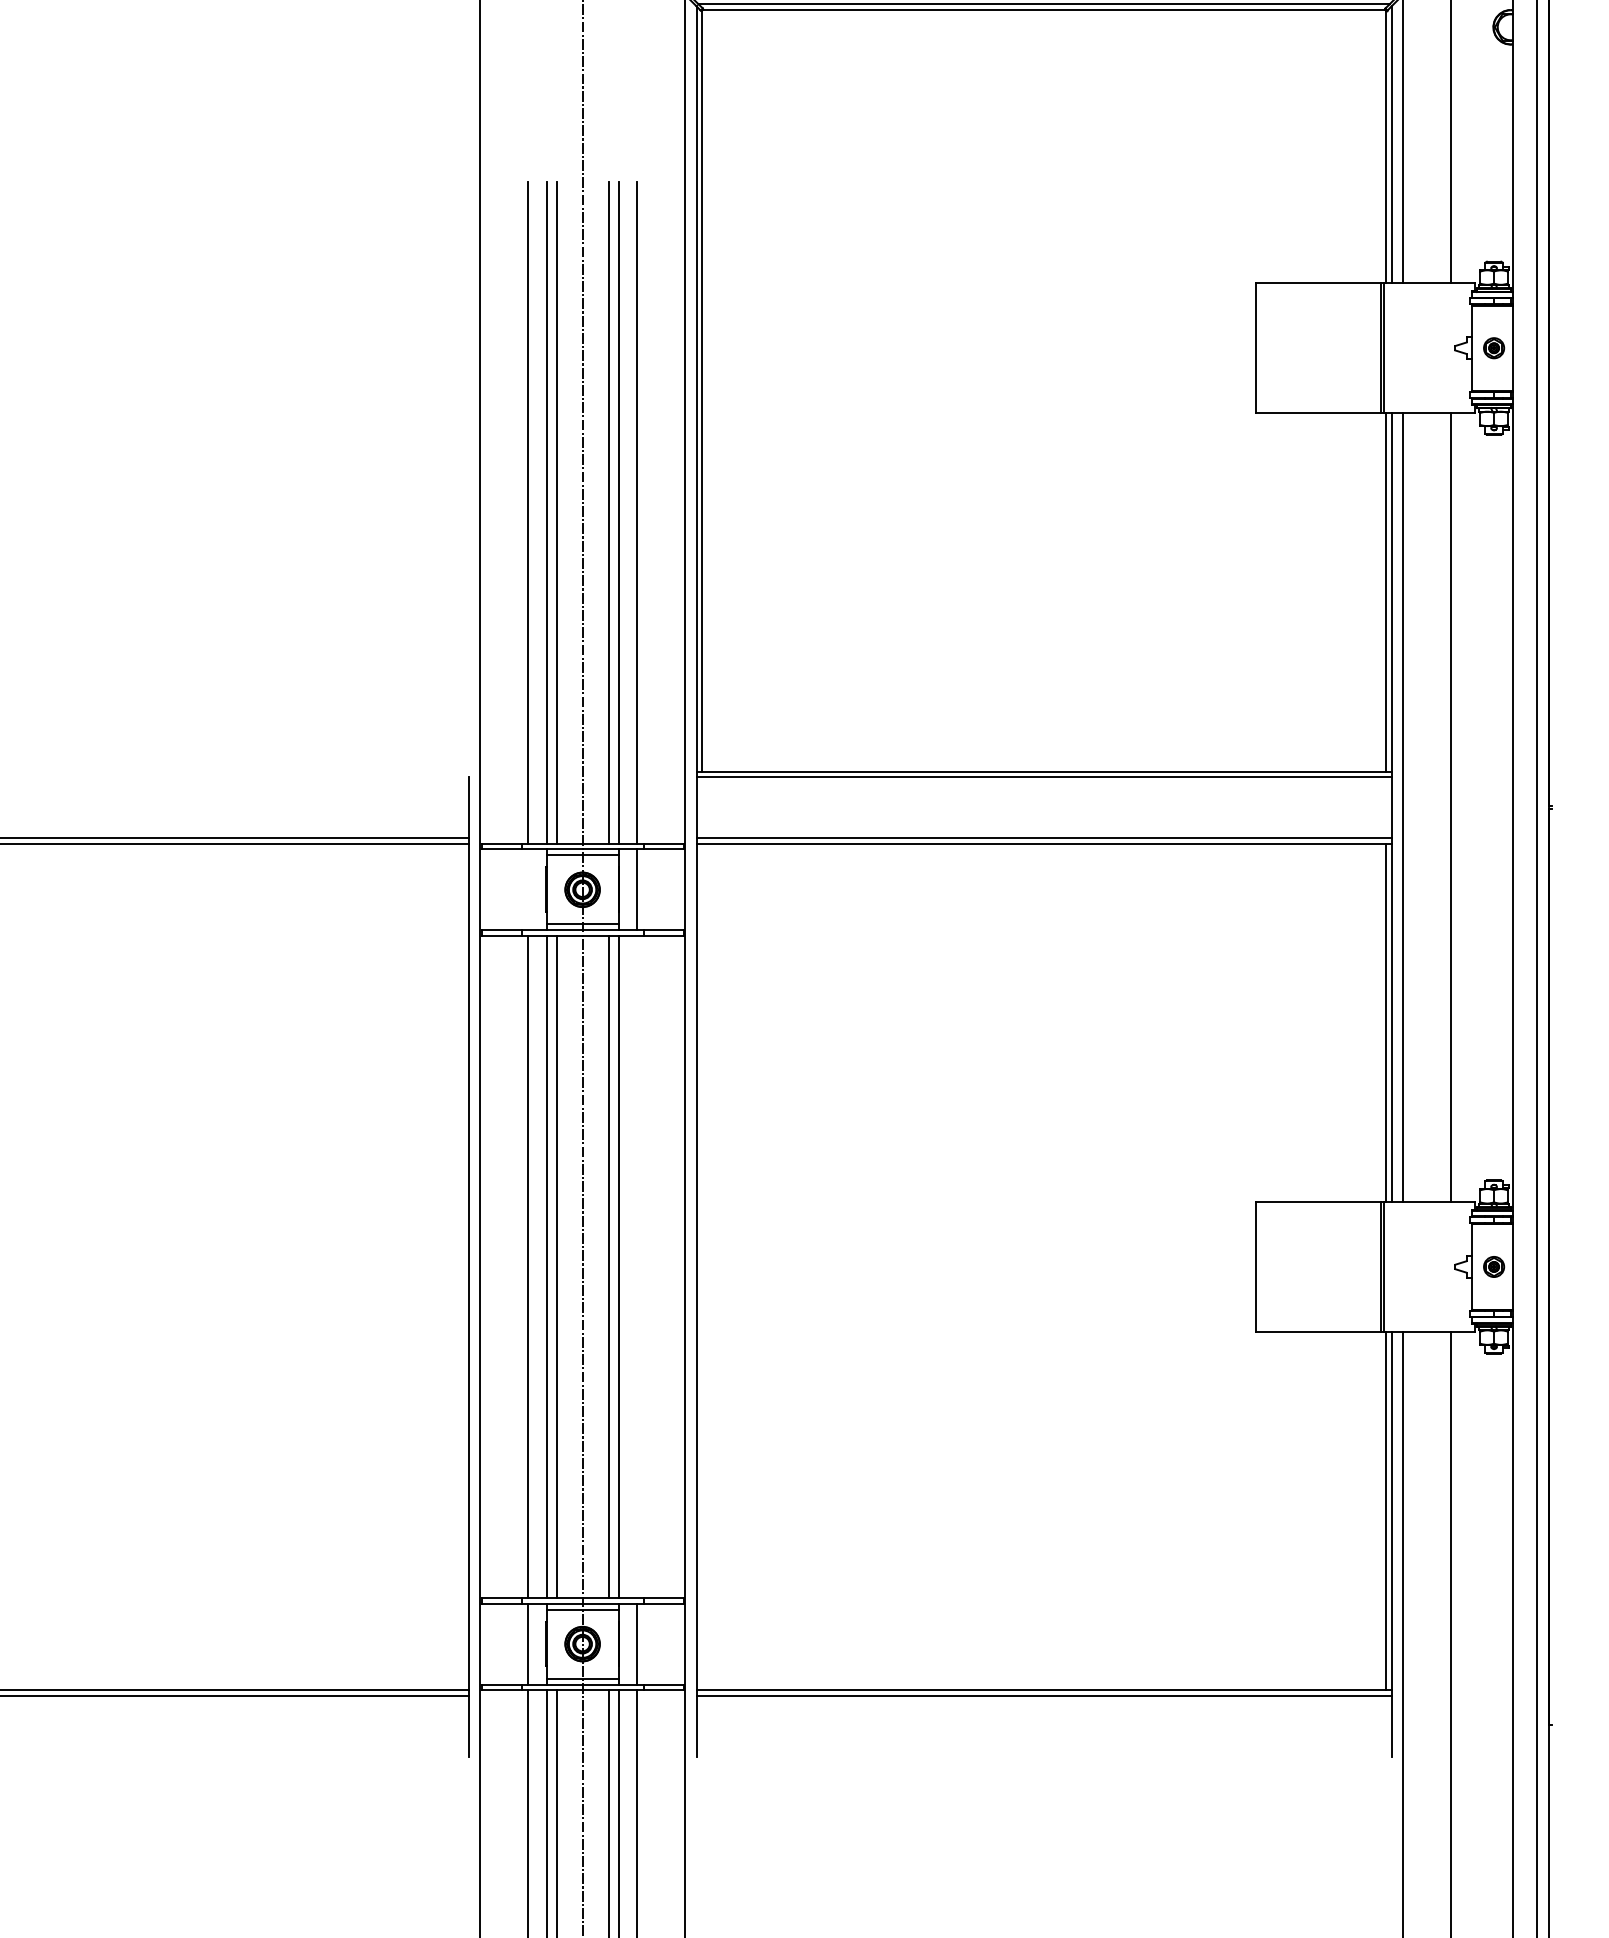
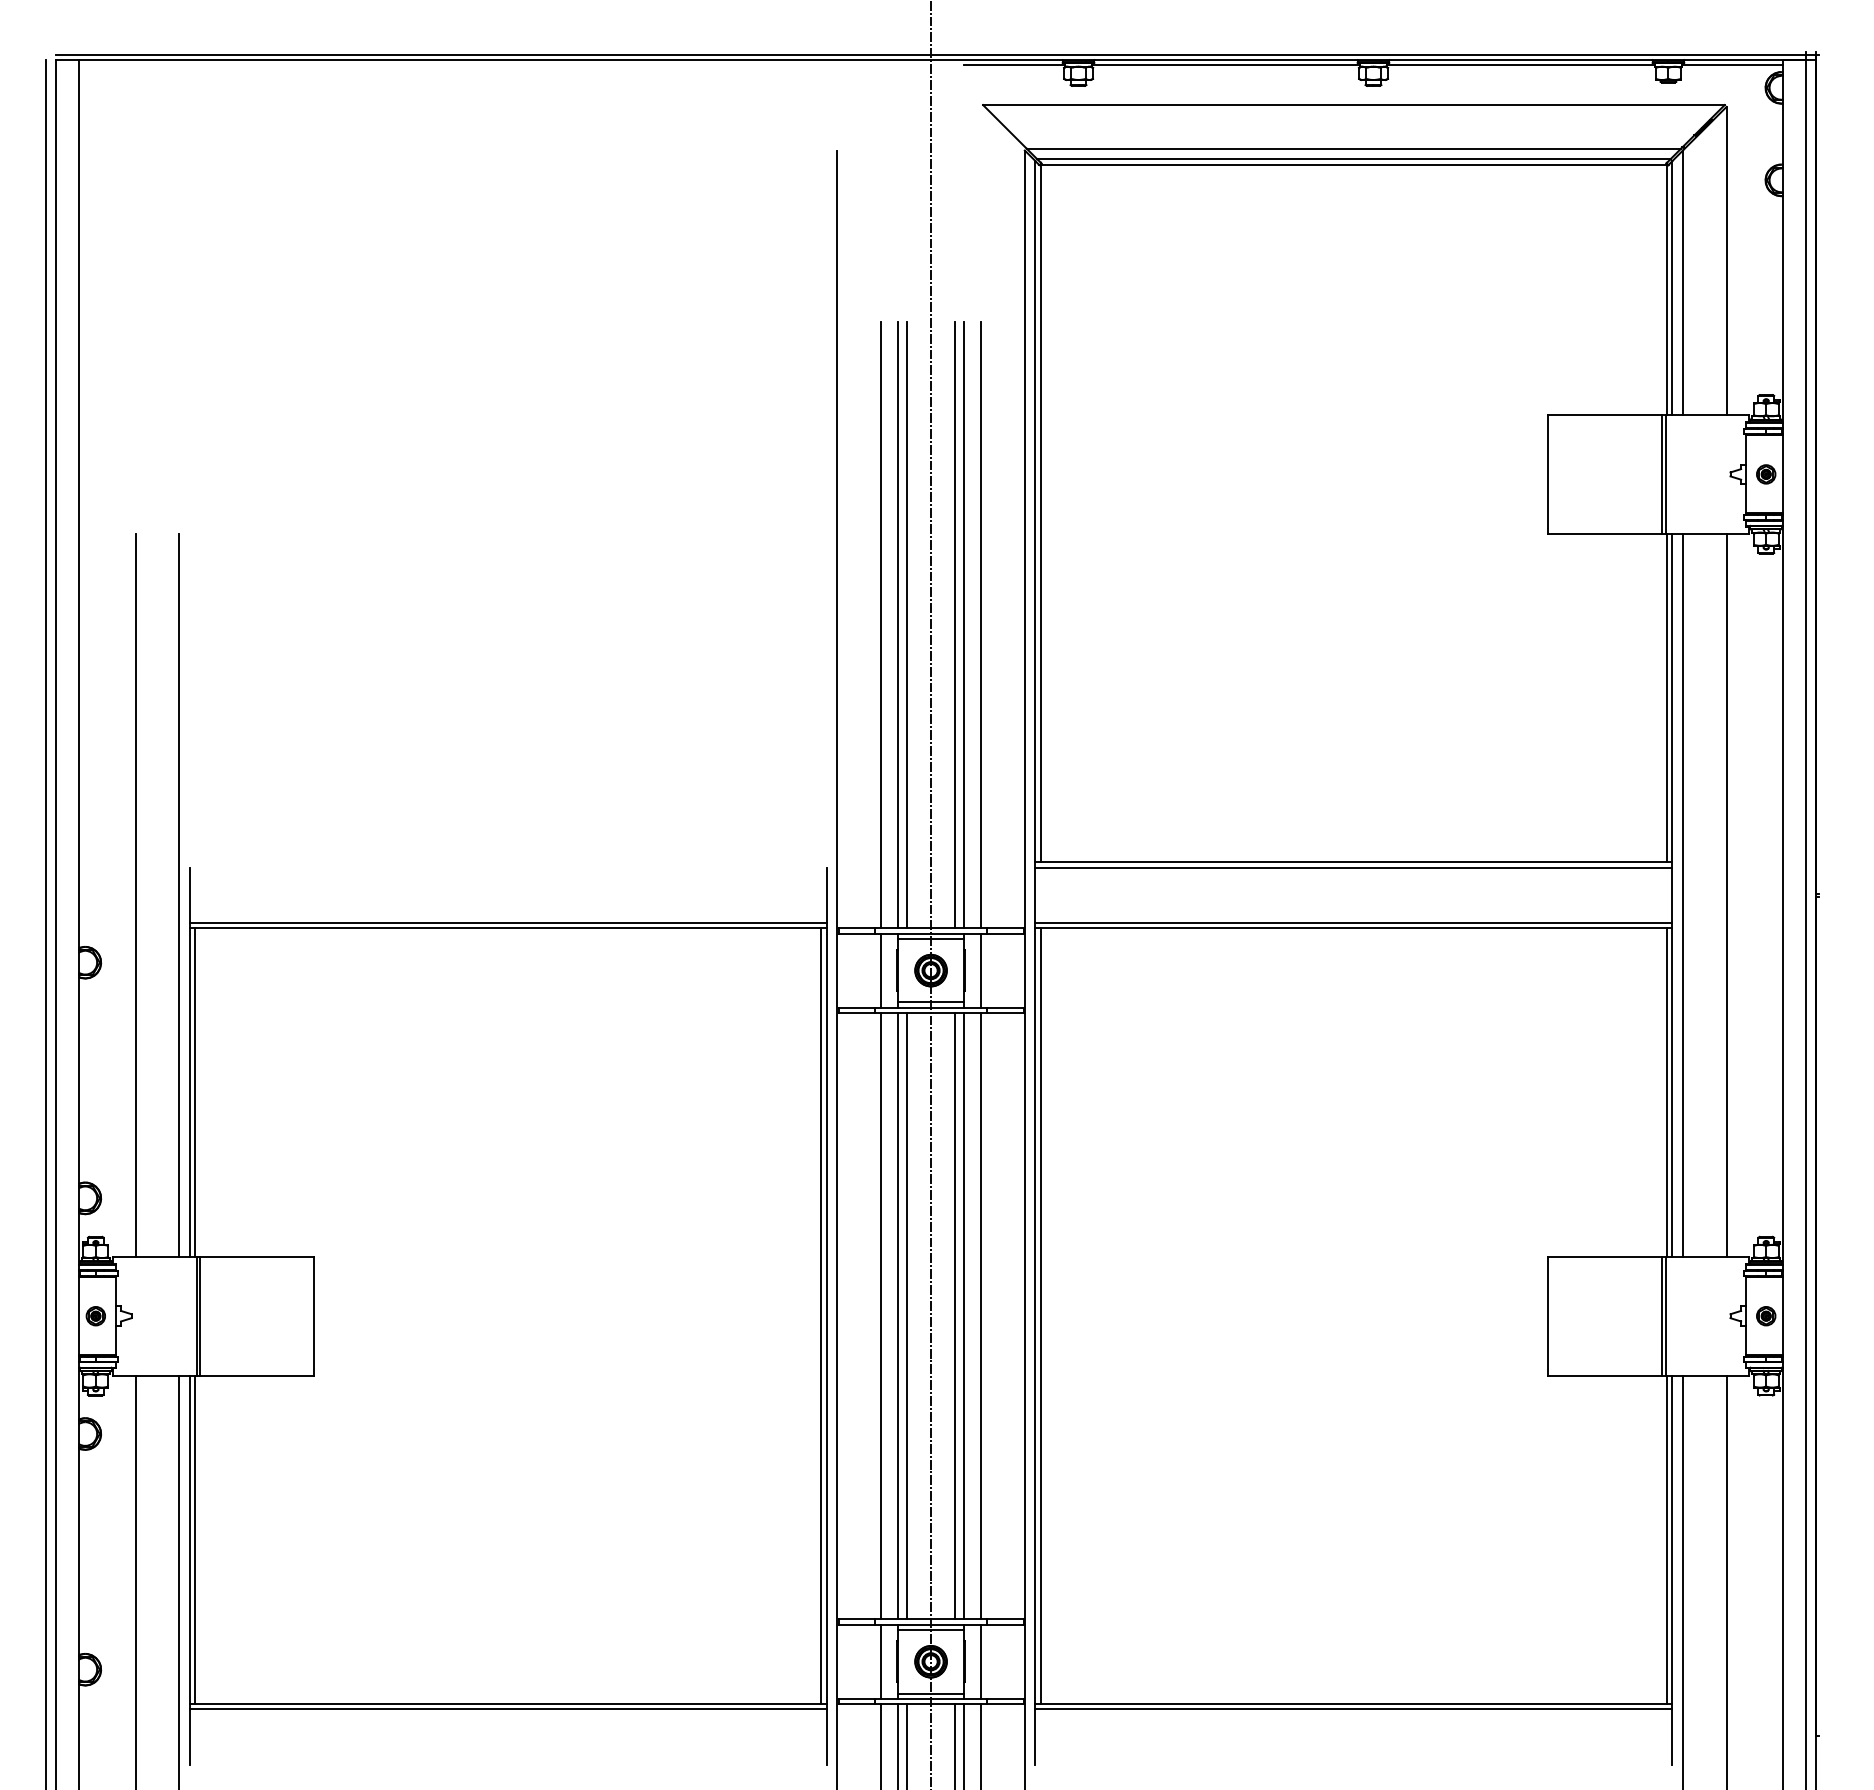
line: (527, 889) -> (880, 970), added
line: (637, 1266) -> (981, 1315), added
line: (463, 1267) -> (821, 1316), added
line: (702, 1267) -> (1040, 1316), added

